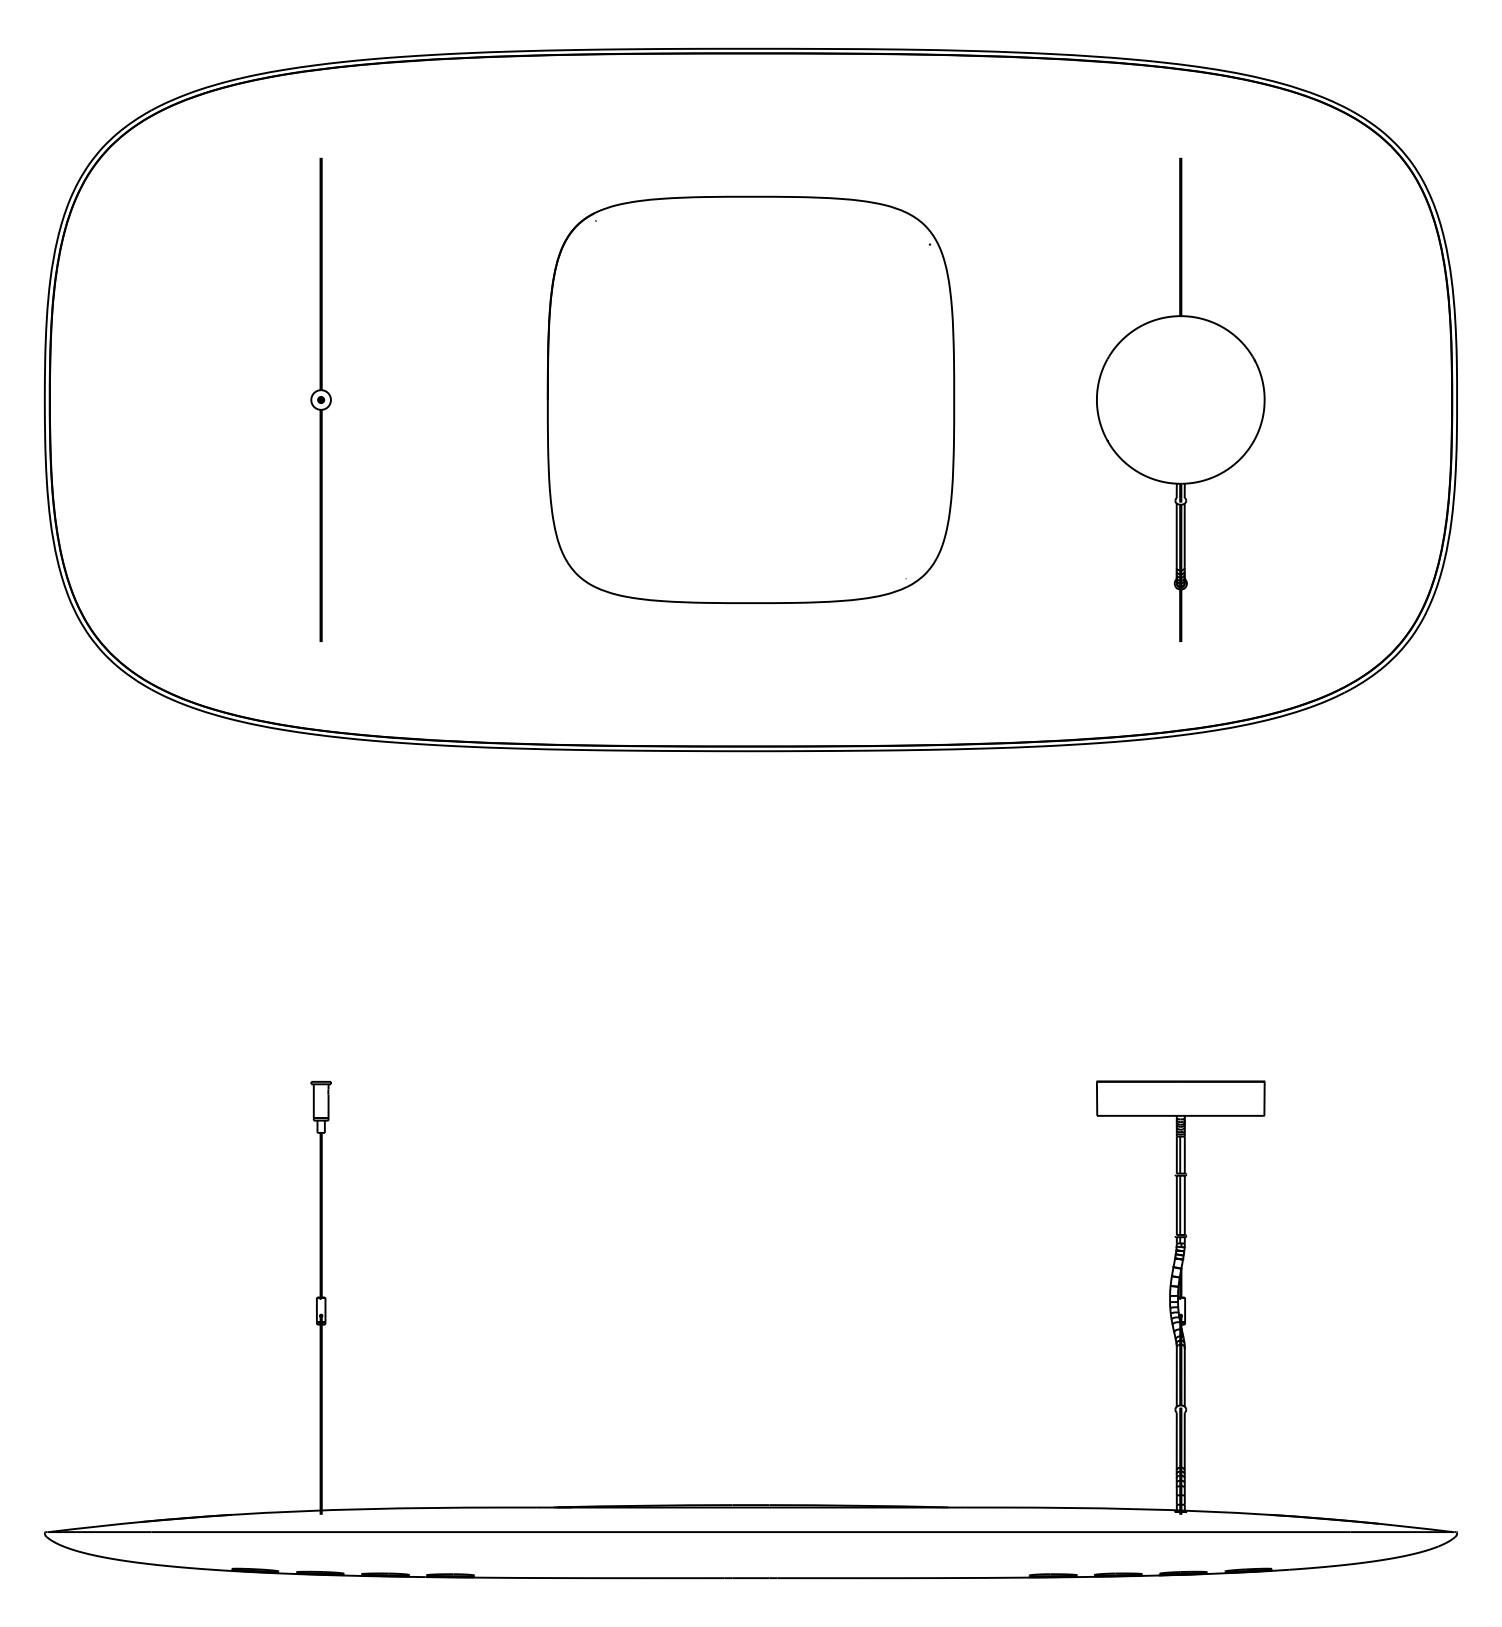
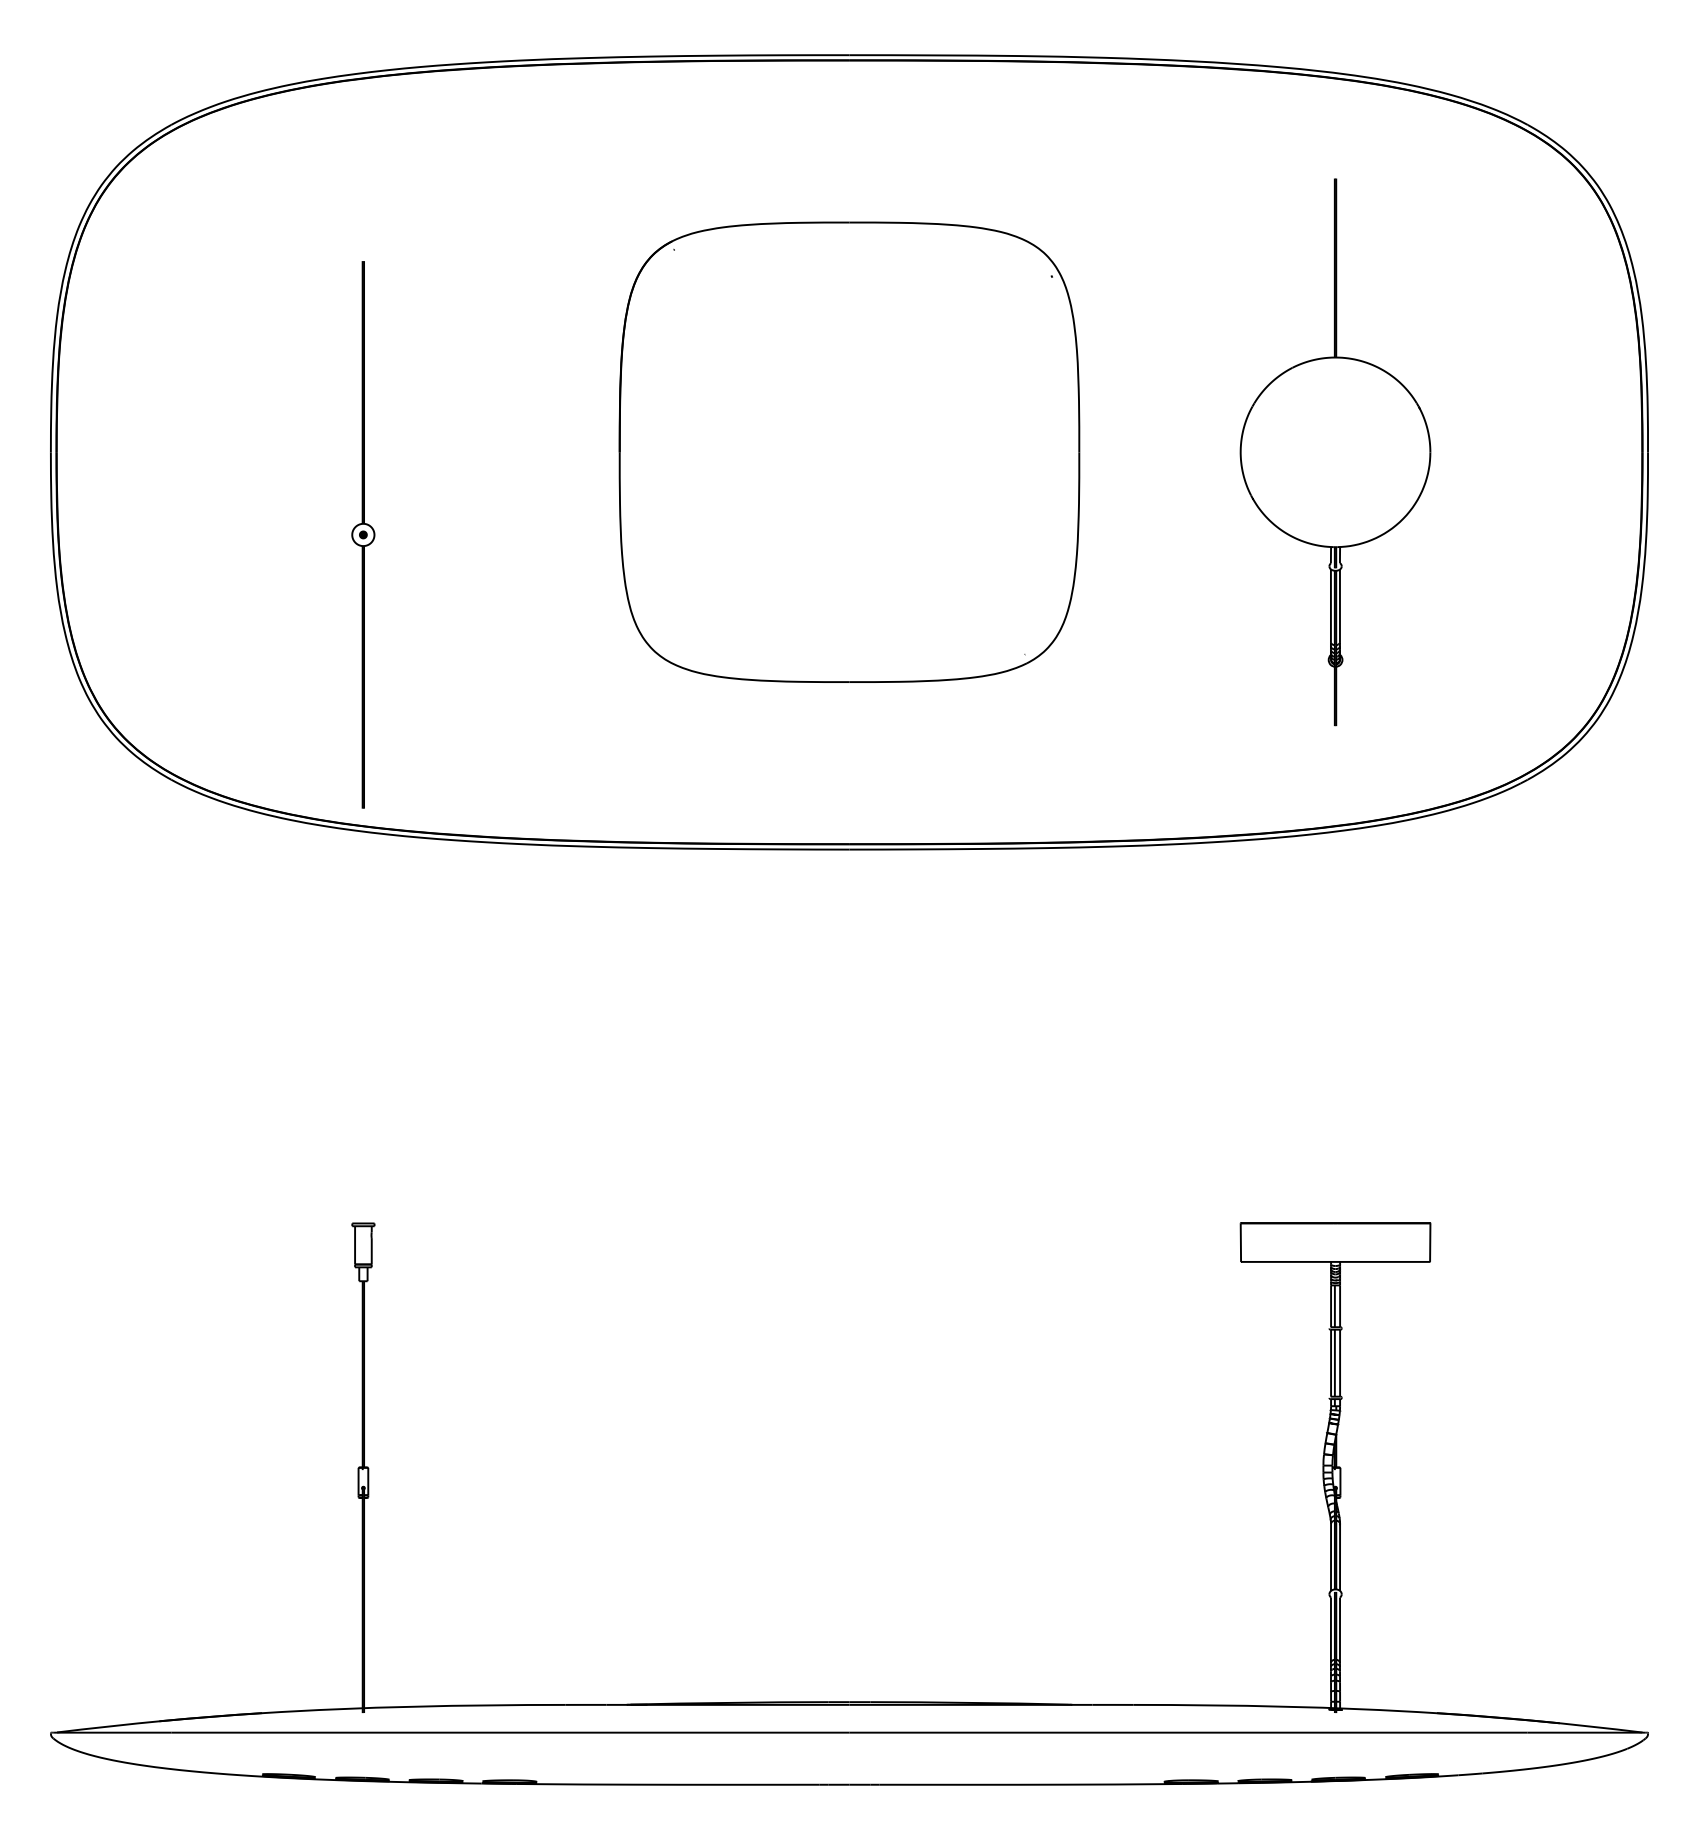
part: (320, 399) -> (362, 534), moved

